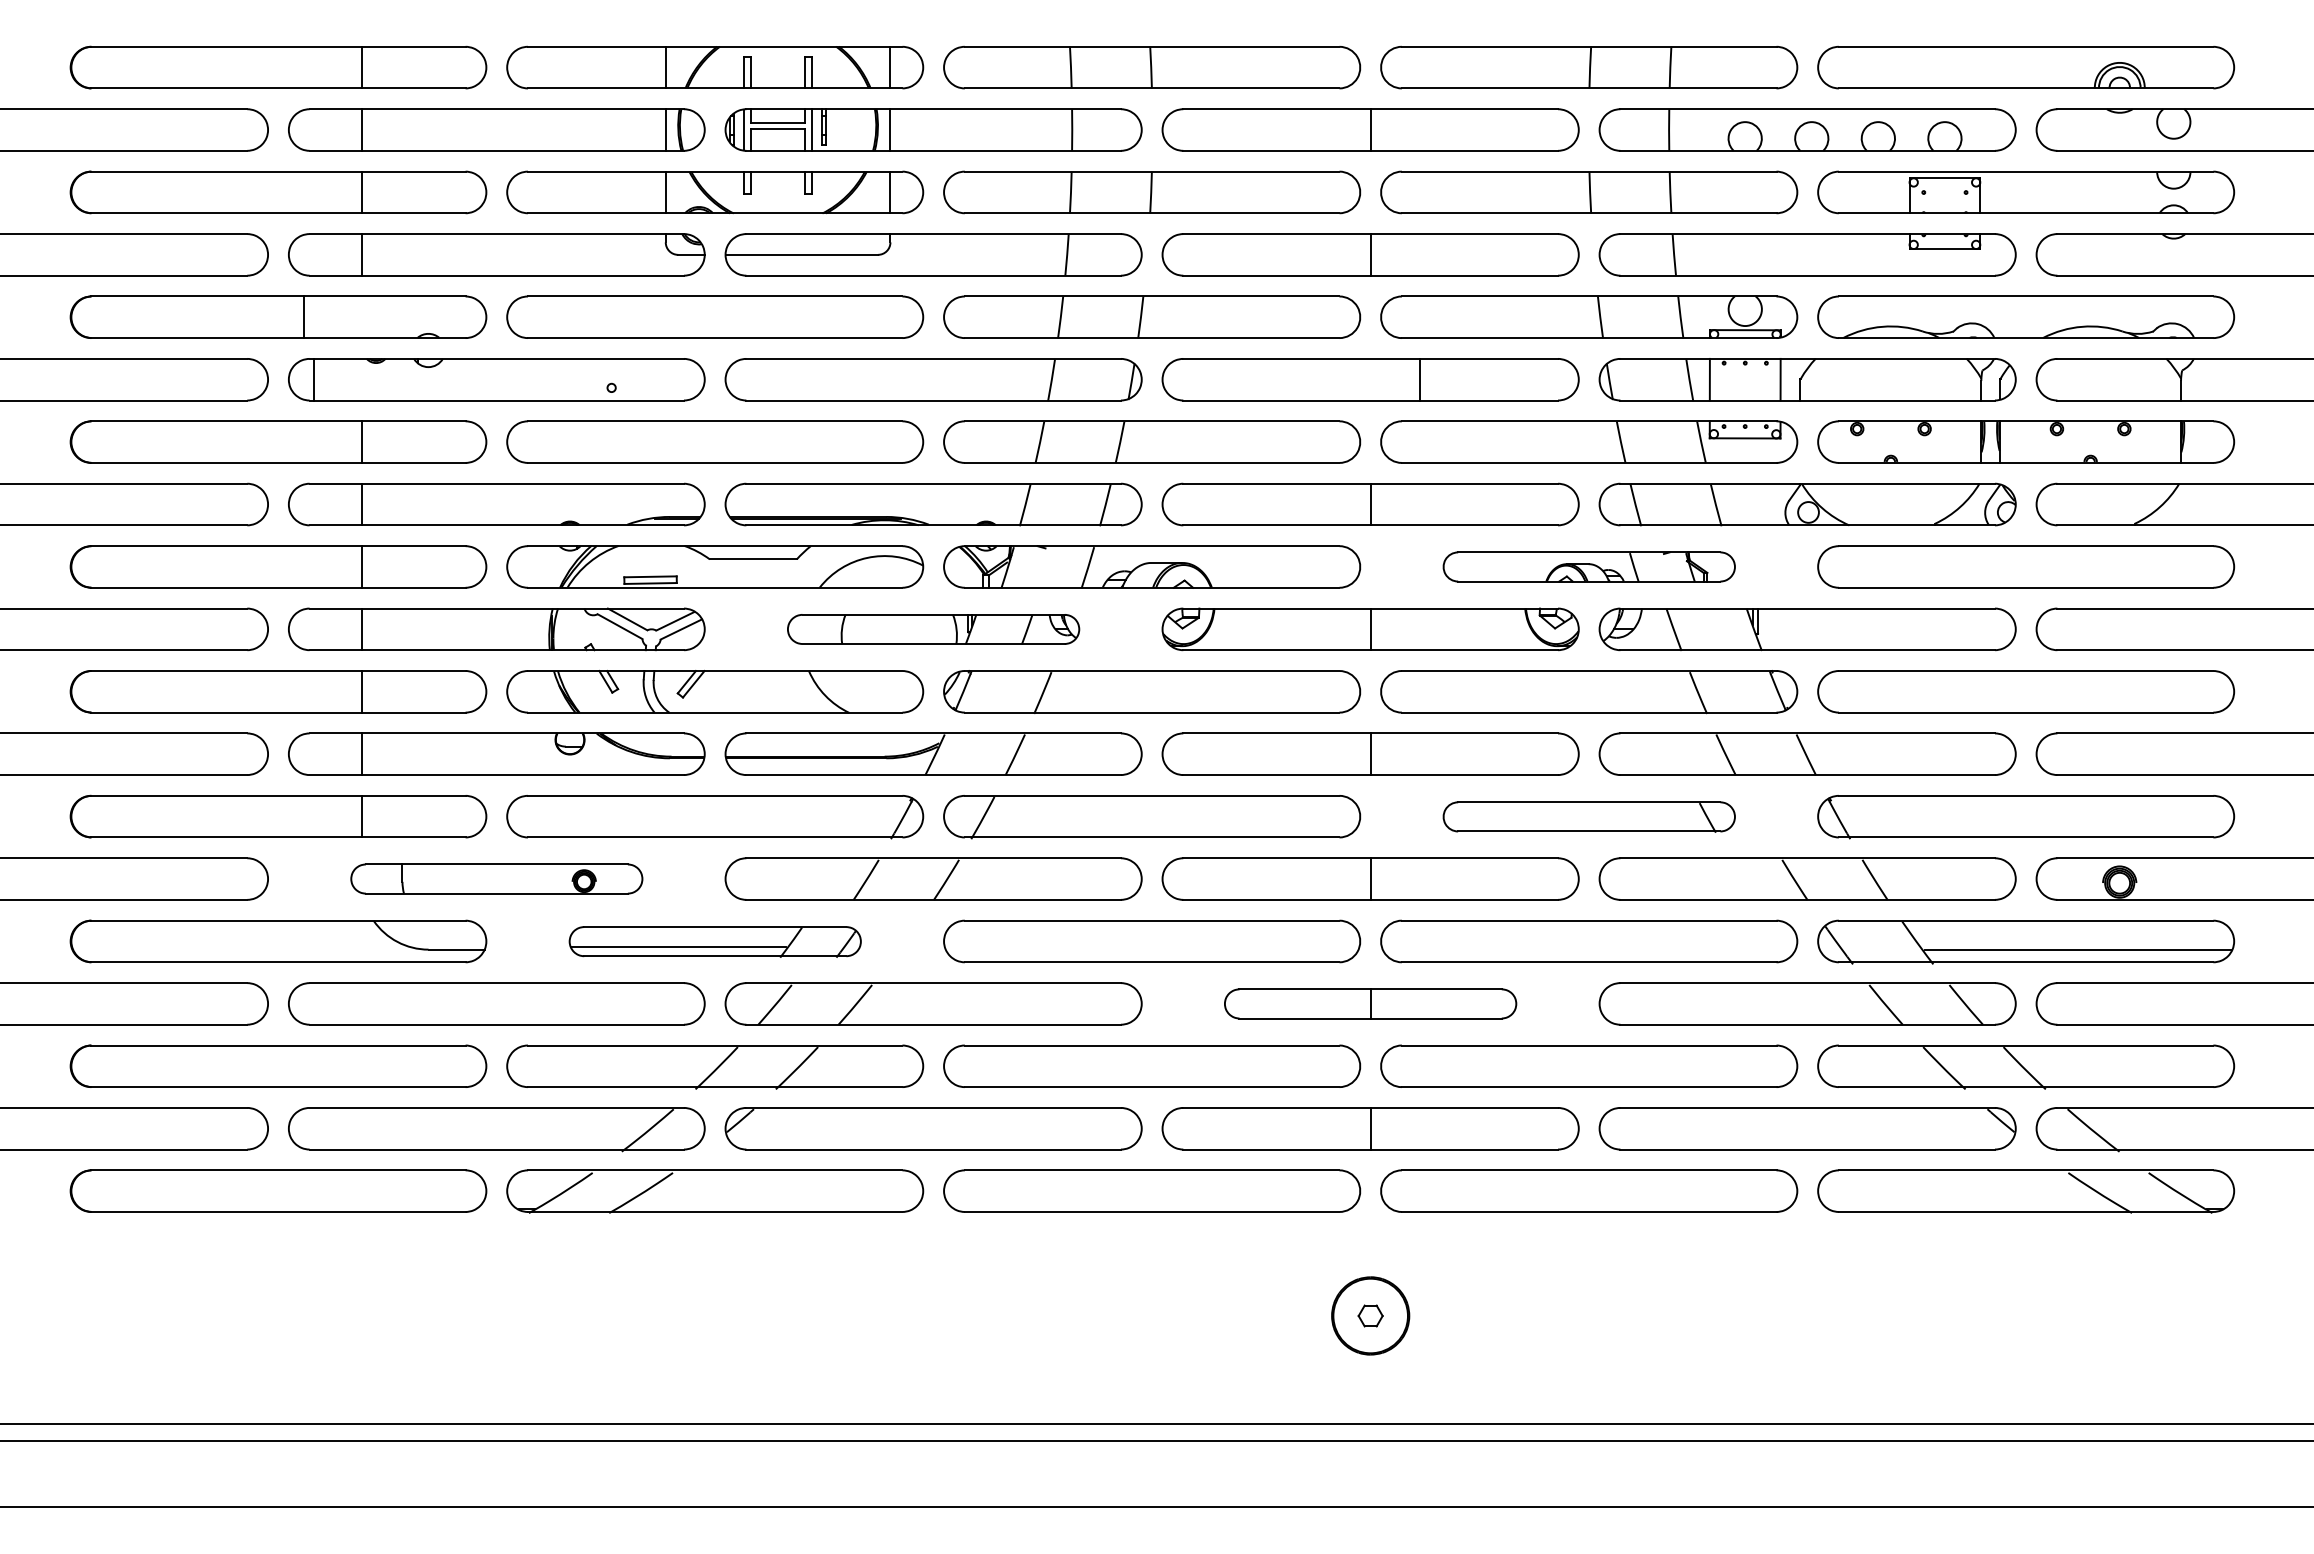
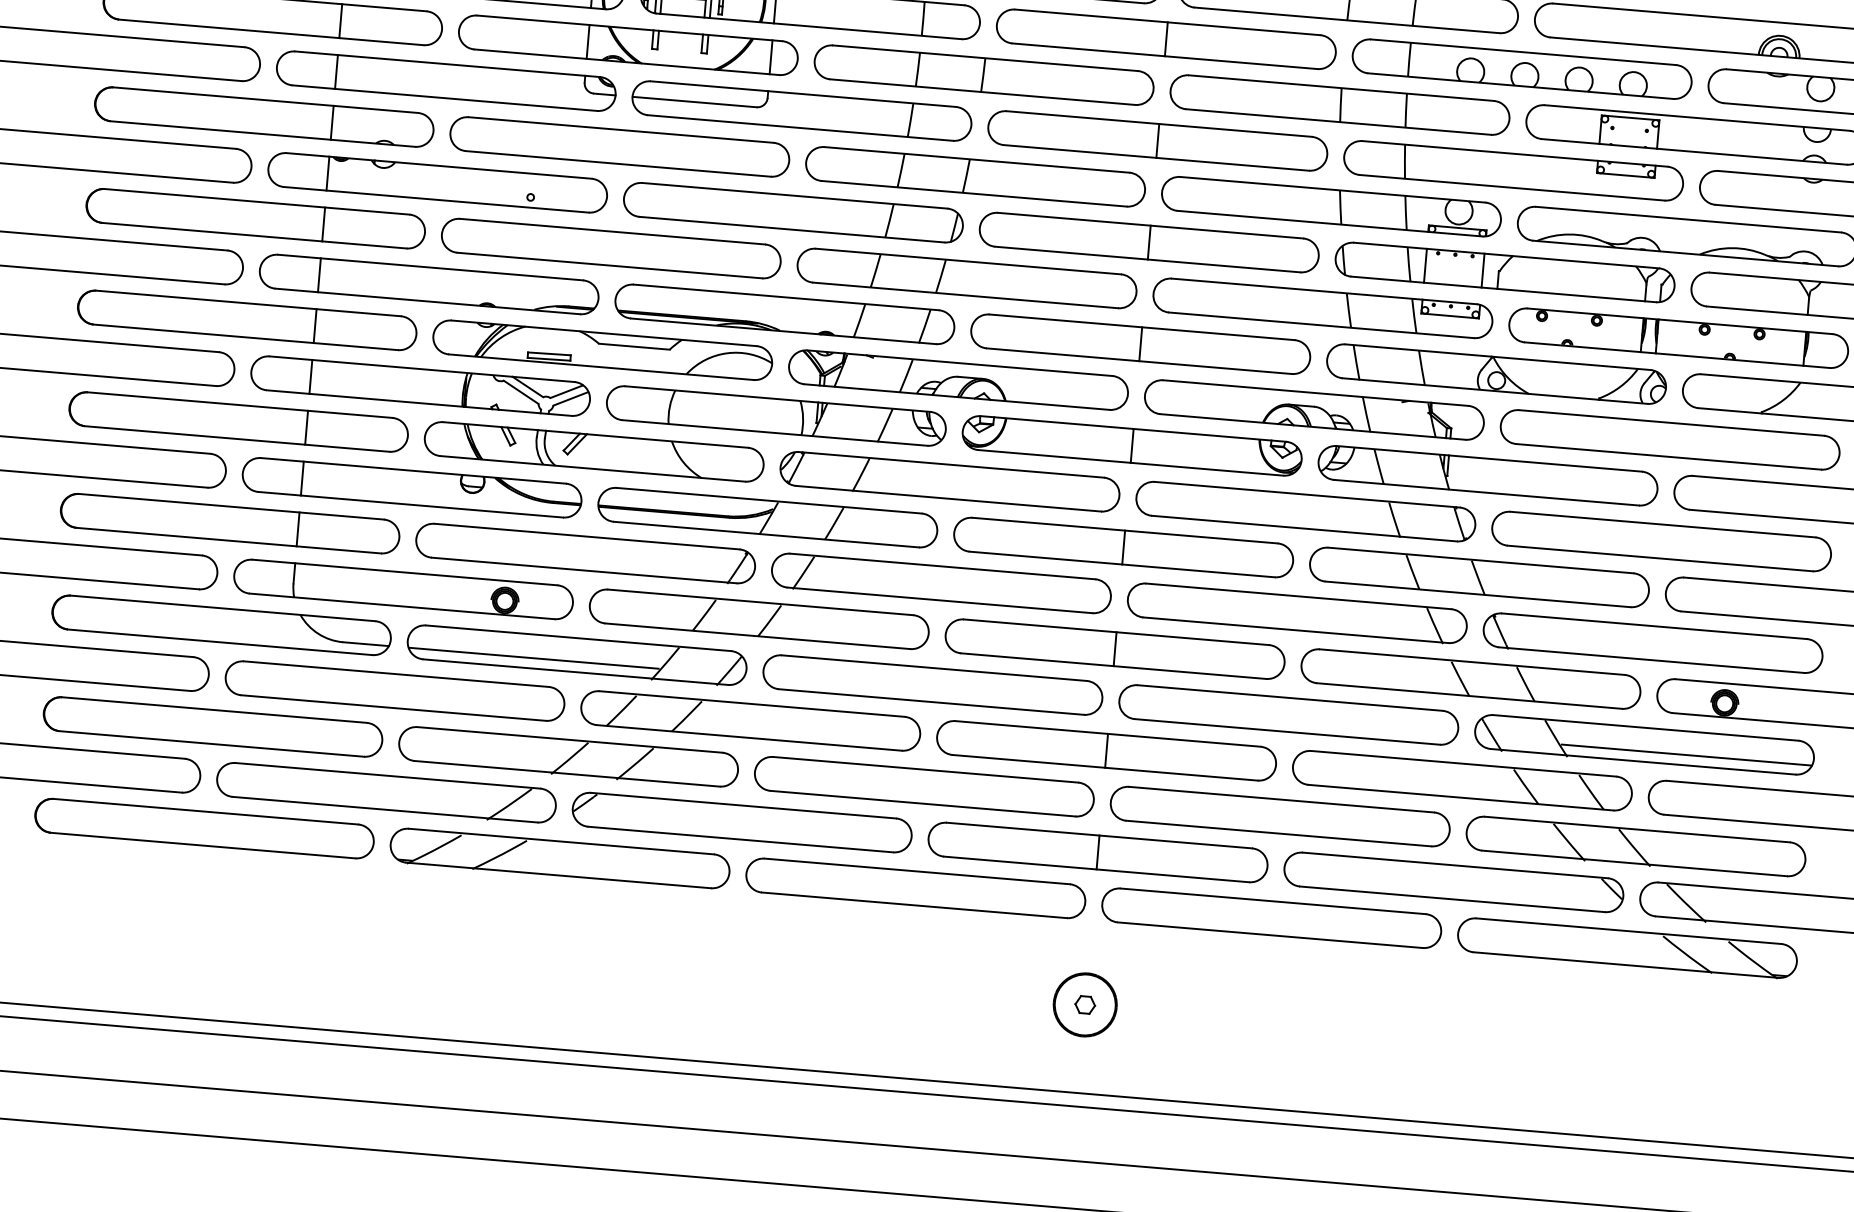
line: (303, 317) -> (331, 122), moved
line: (313, 379) -> (327, 173), moved
line: (1419, 379) -> (1149, 242), moved
part: (1589, 566) -> (1314, 409), size x1.43
part: (933, 629) -> (776, 416), size x1.43
part: (1589, 817) -> (1297, 614), size x1.43
part: (496, 878) -> (403, 588), size x1.43
part: (715, 941) -> (577, 655), size x1.43
part: (1370, 1003) -> (1106, 750), size x1.43

